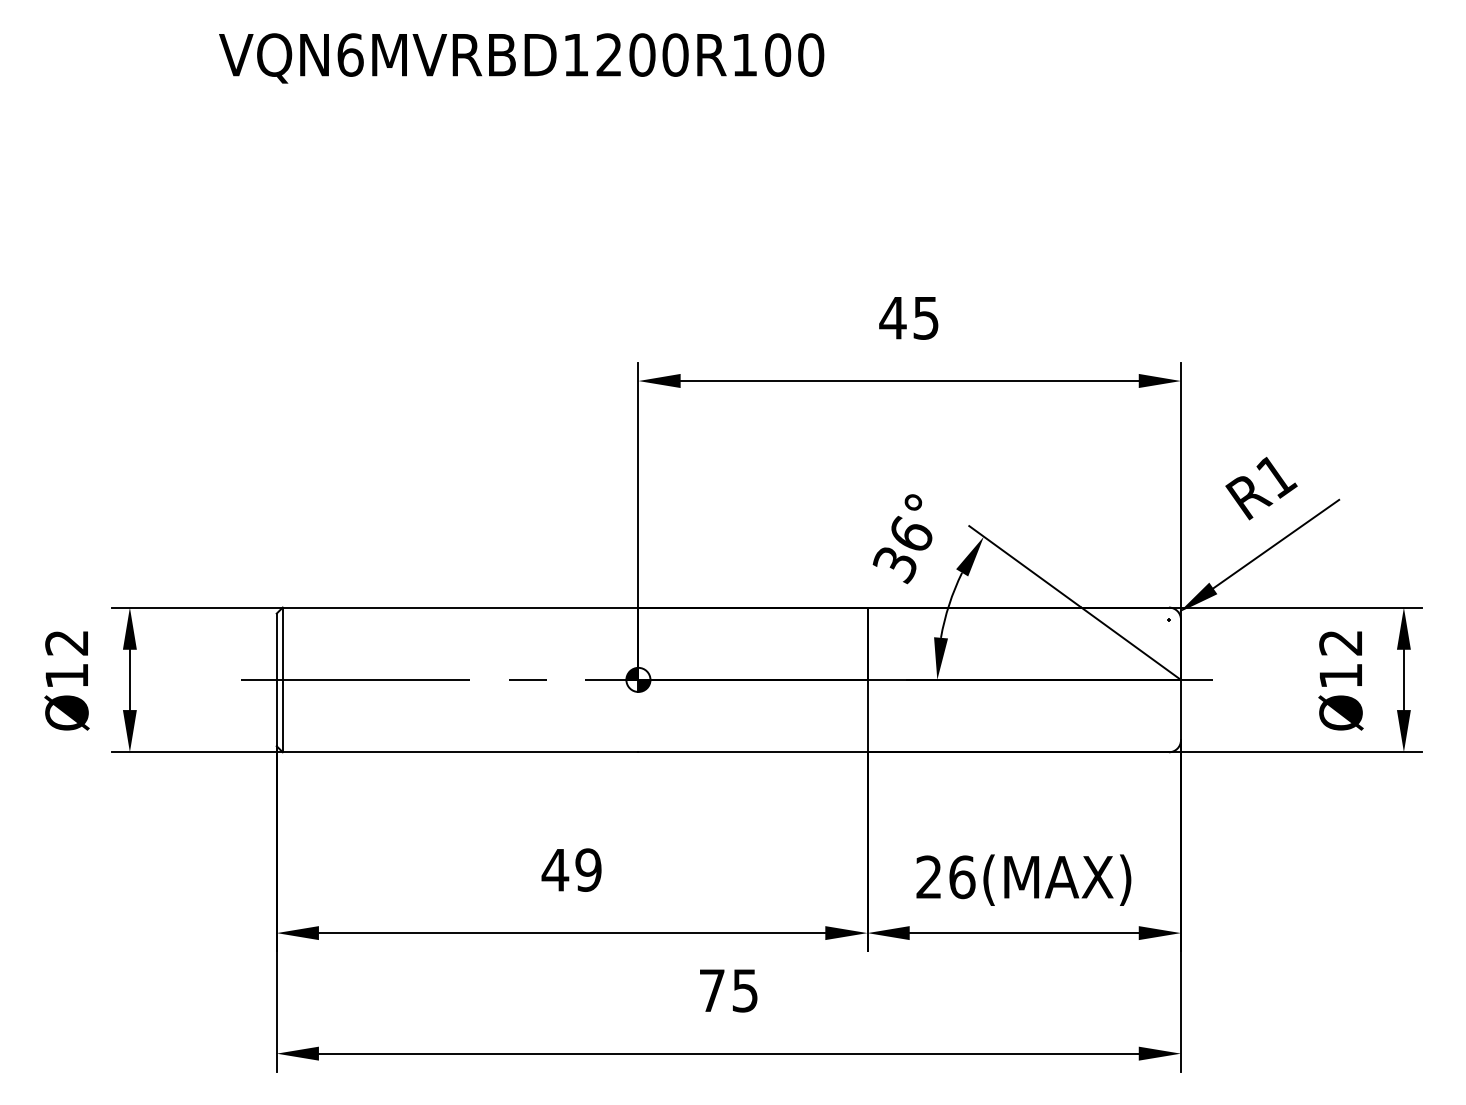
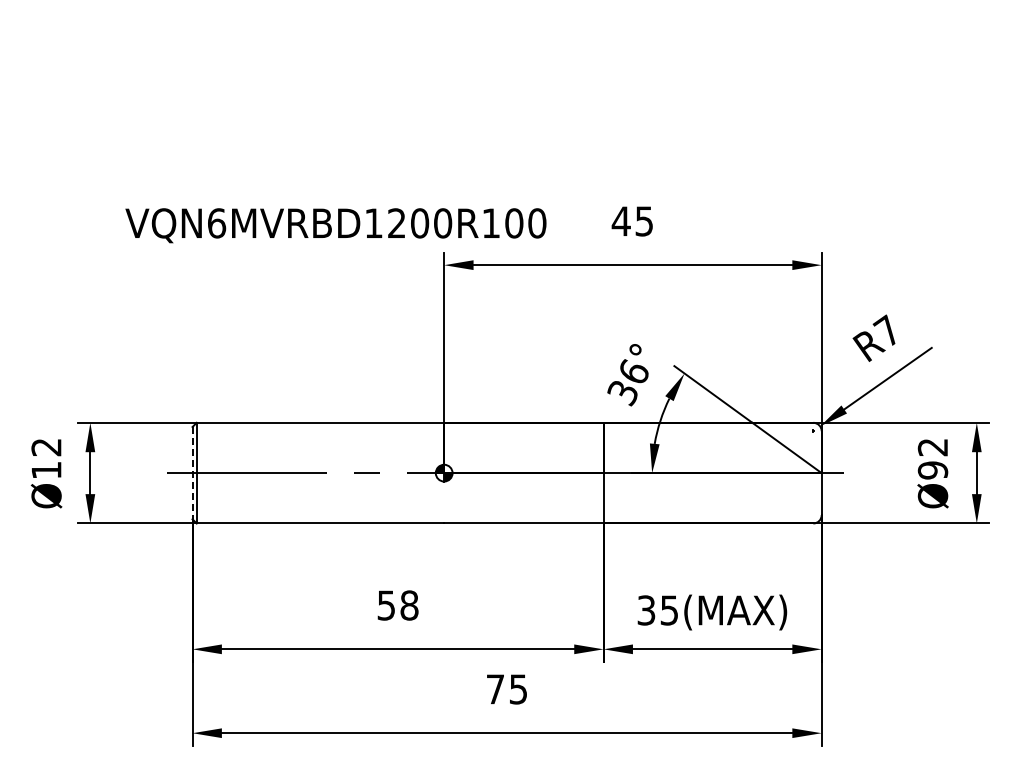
text: (521, 58) -> (335, 225), moved
text: (1275, 474) -> (887, 330), R1 -> R7
text: (1340, 676) -> (932, 470), Ø12 -> Ø92
line: (276, 680) -> (192, 473), solid -> dashed
text: (571, 870) -> (397, 605), 49 -> 58
text: (944, 877) -> (657, 610), 26(MAX) -> 35(MAX)

